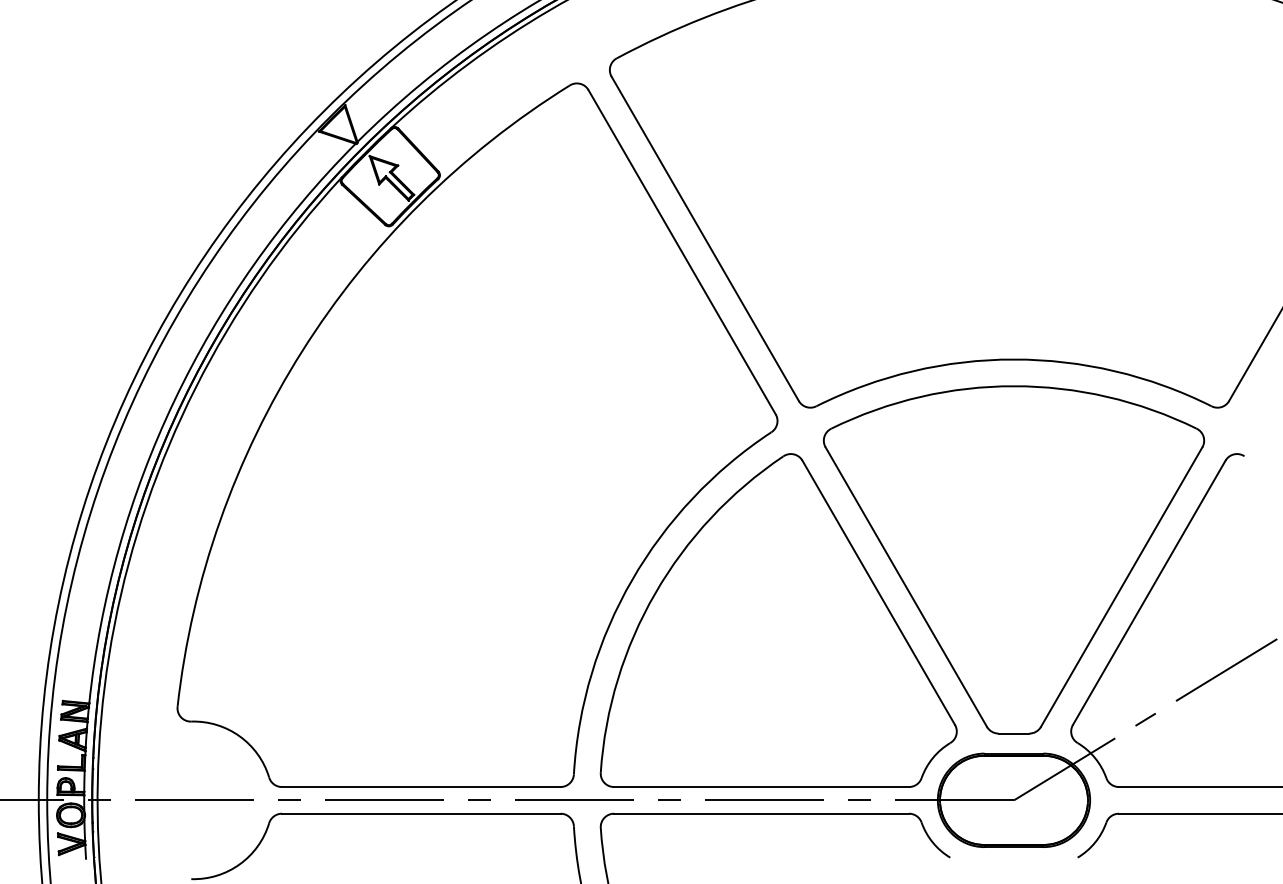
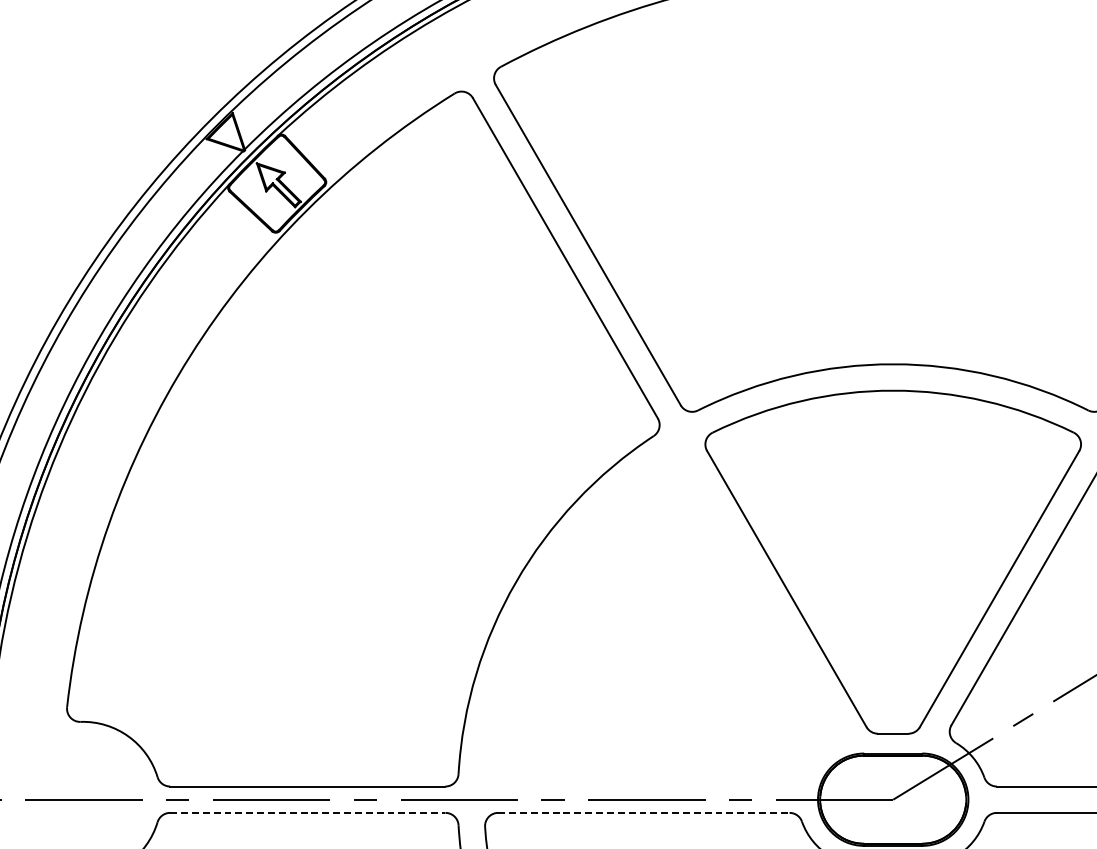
part: (778, 620) -> (660, 622), removed
line: (421, 813) -> (308, 812), solid -> dashed
line: (762, 813) -> (644, 812), solid -> dashed

